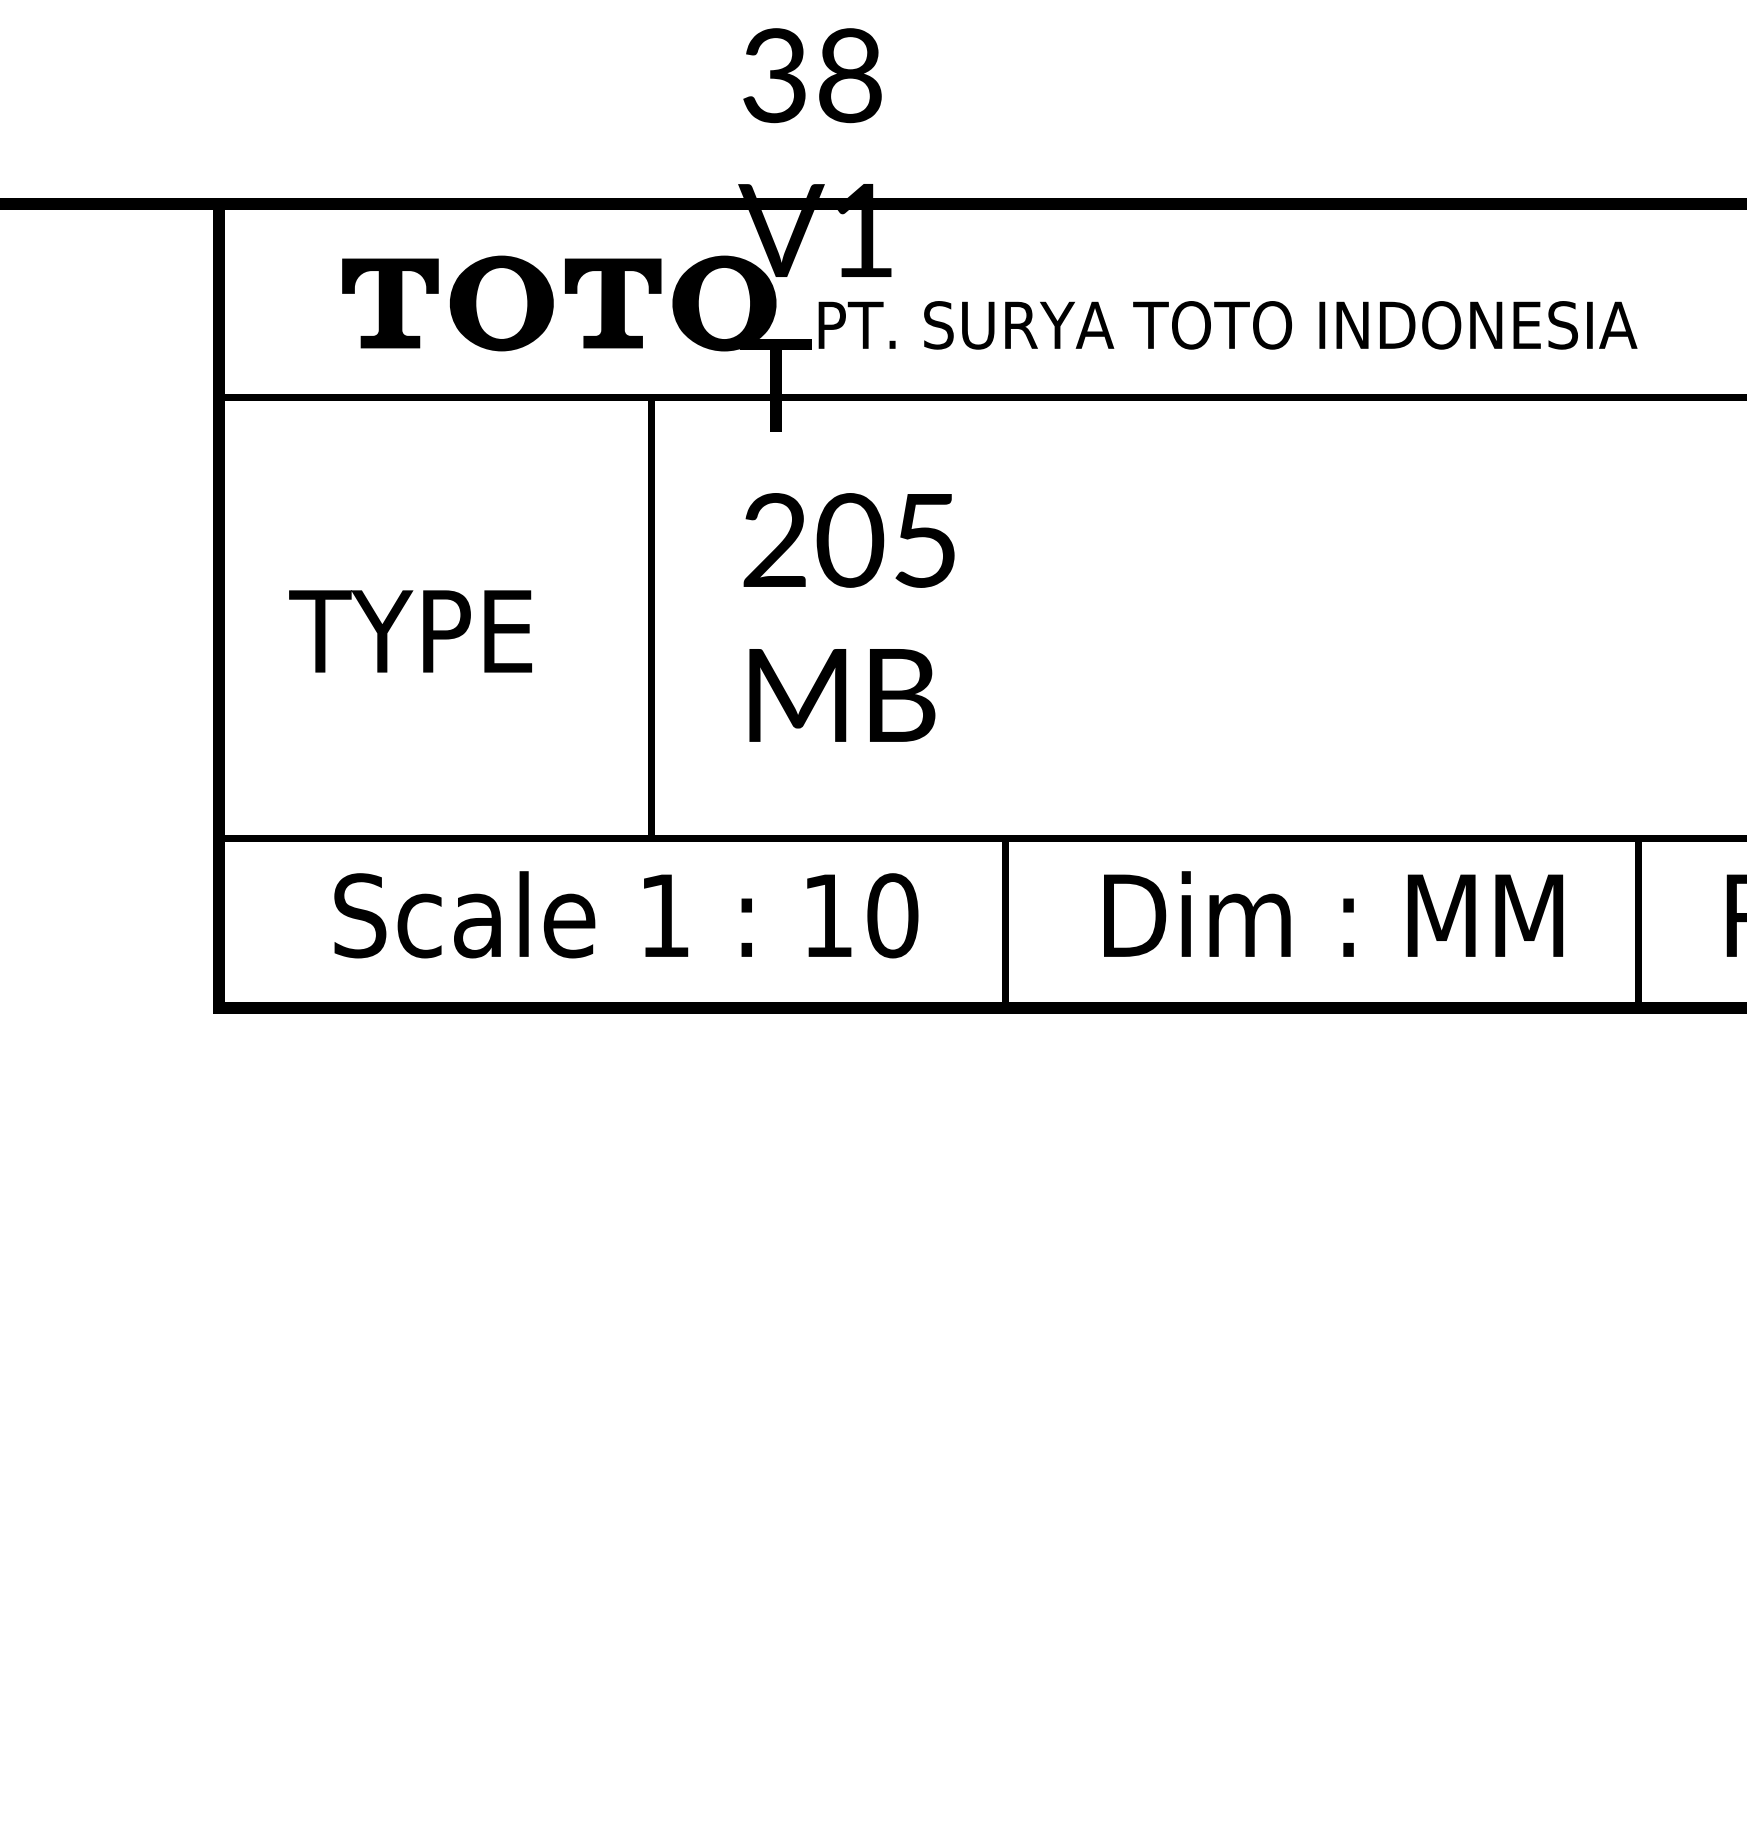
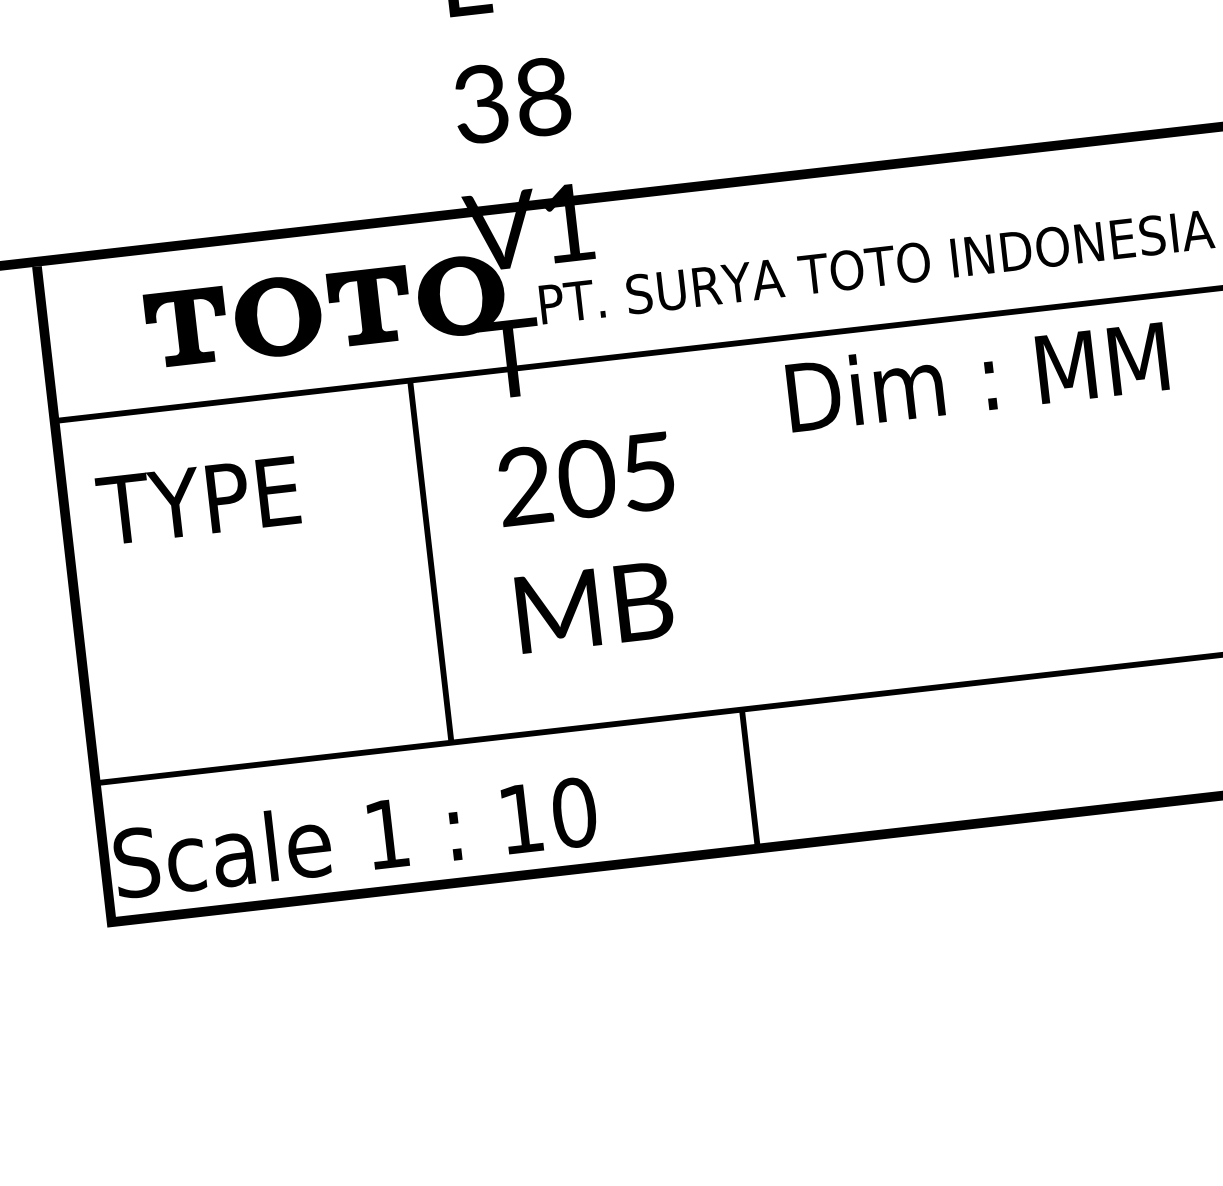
text: (410, 631) -> (198, 500), moved
text: (1333, 913) -> (977, 375), moved
text: (626, 914) -> (355, 836), moved

